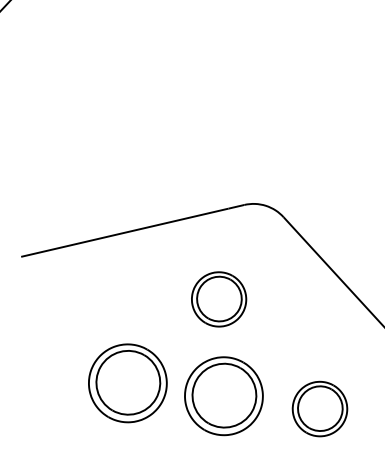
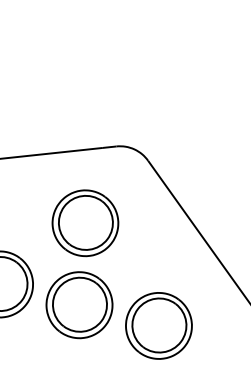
part: (218, 299) -> (84, 223), size x1.43
part: (319, 408) -> (158, 325), size x1.43

